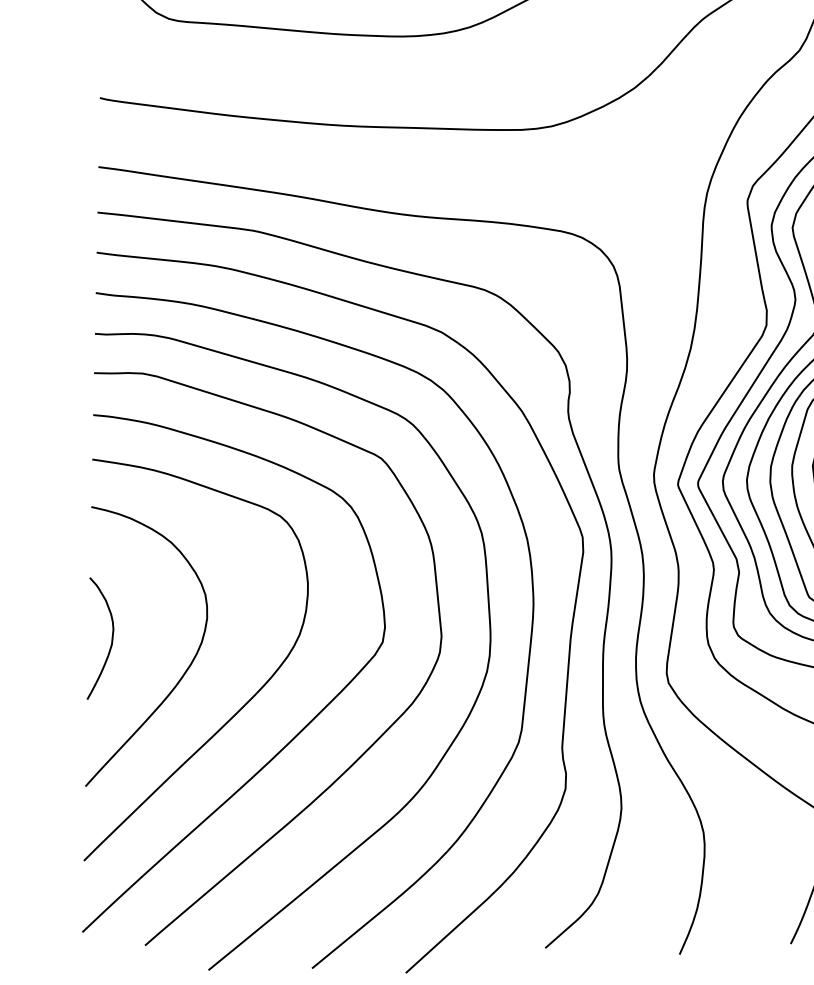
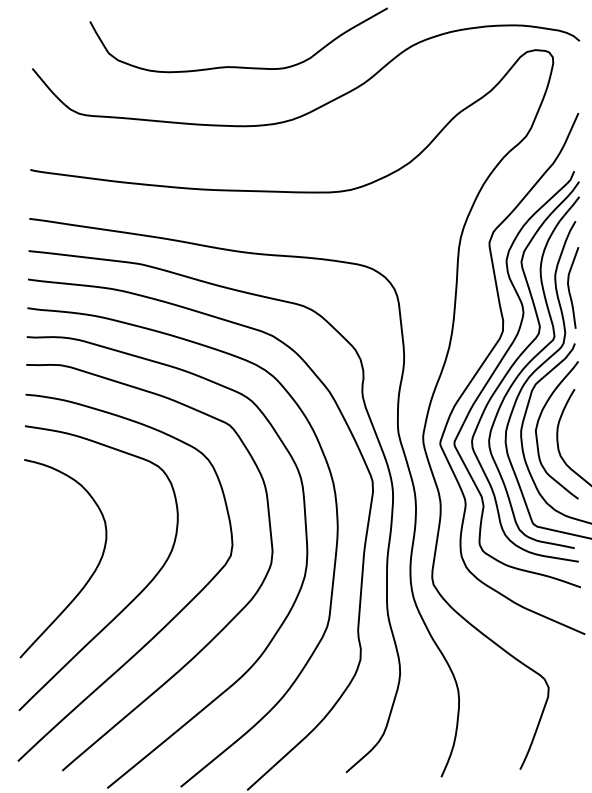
curve: (111, 637) -> (38, 552), removed

